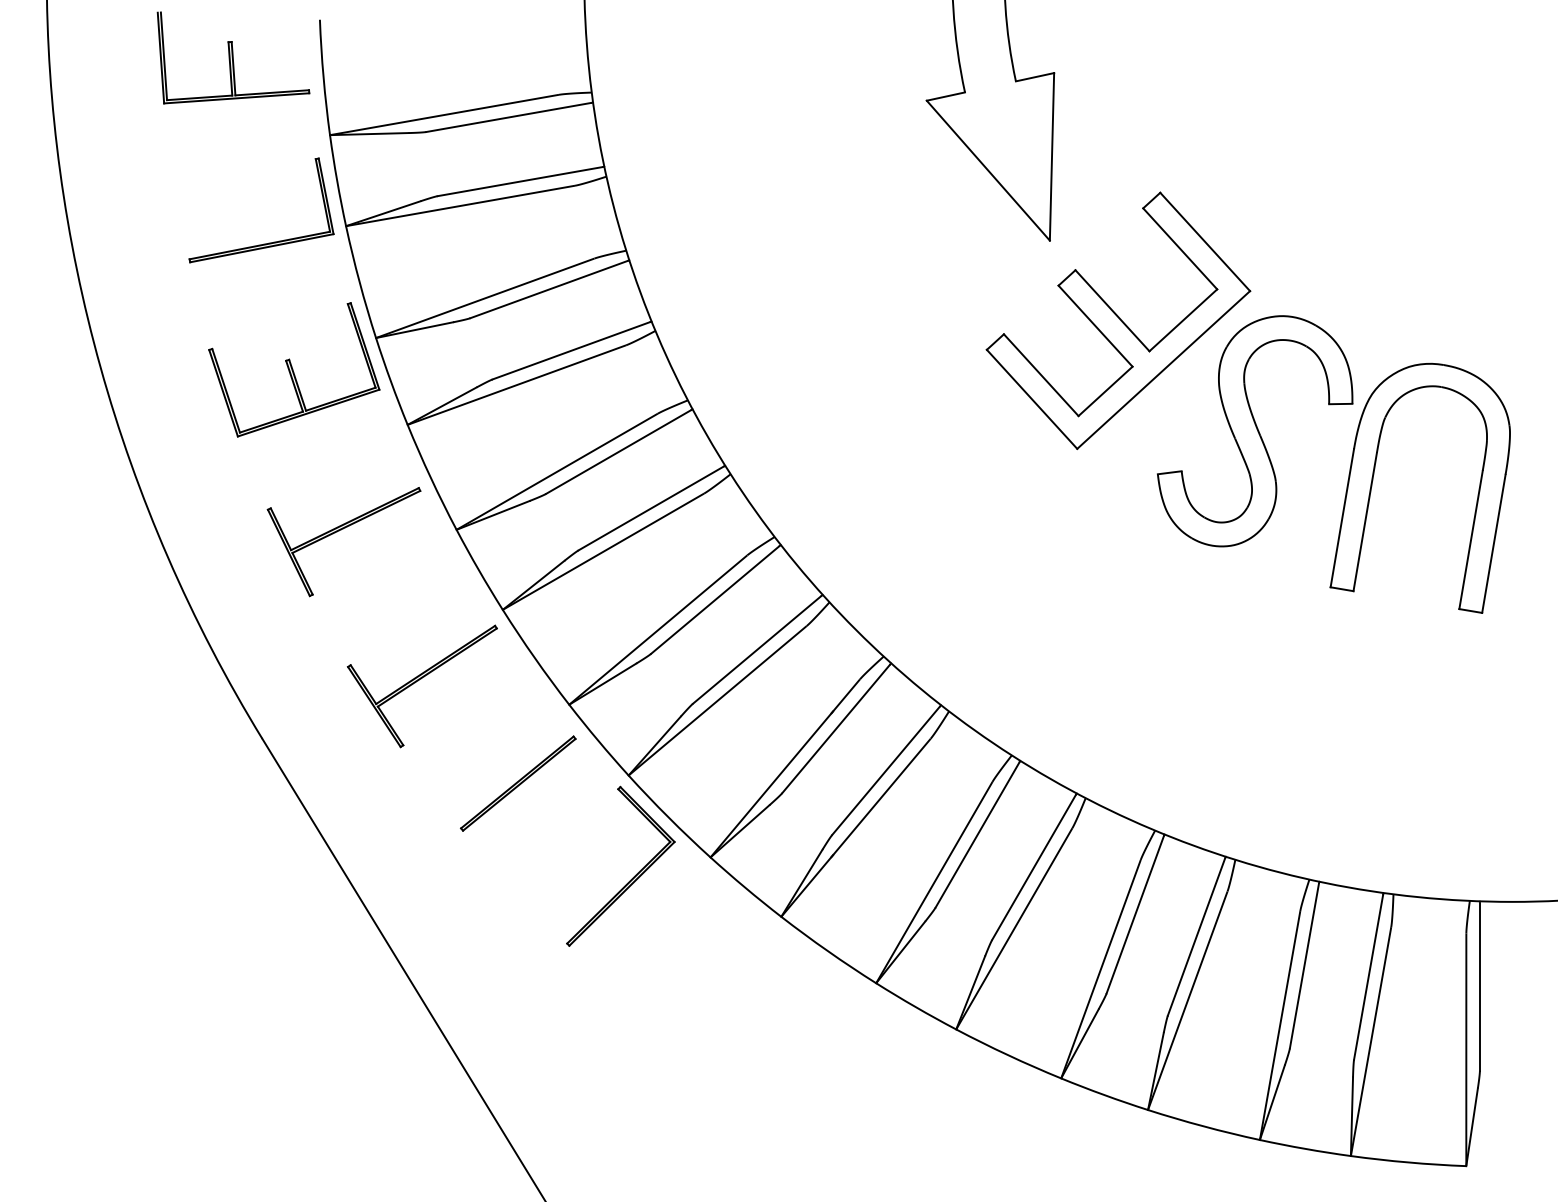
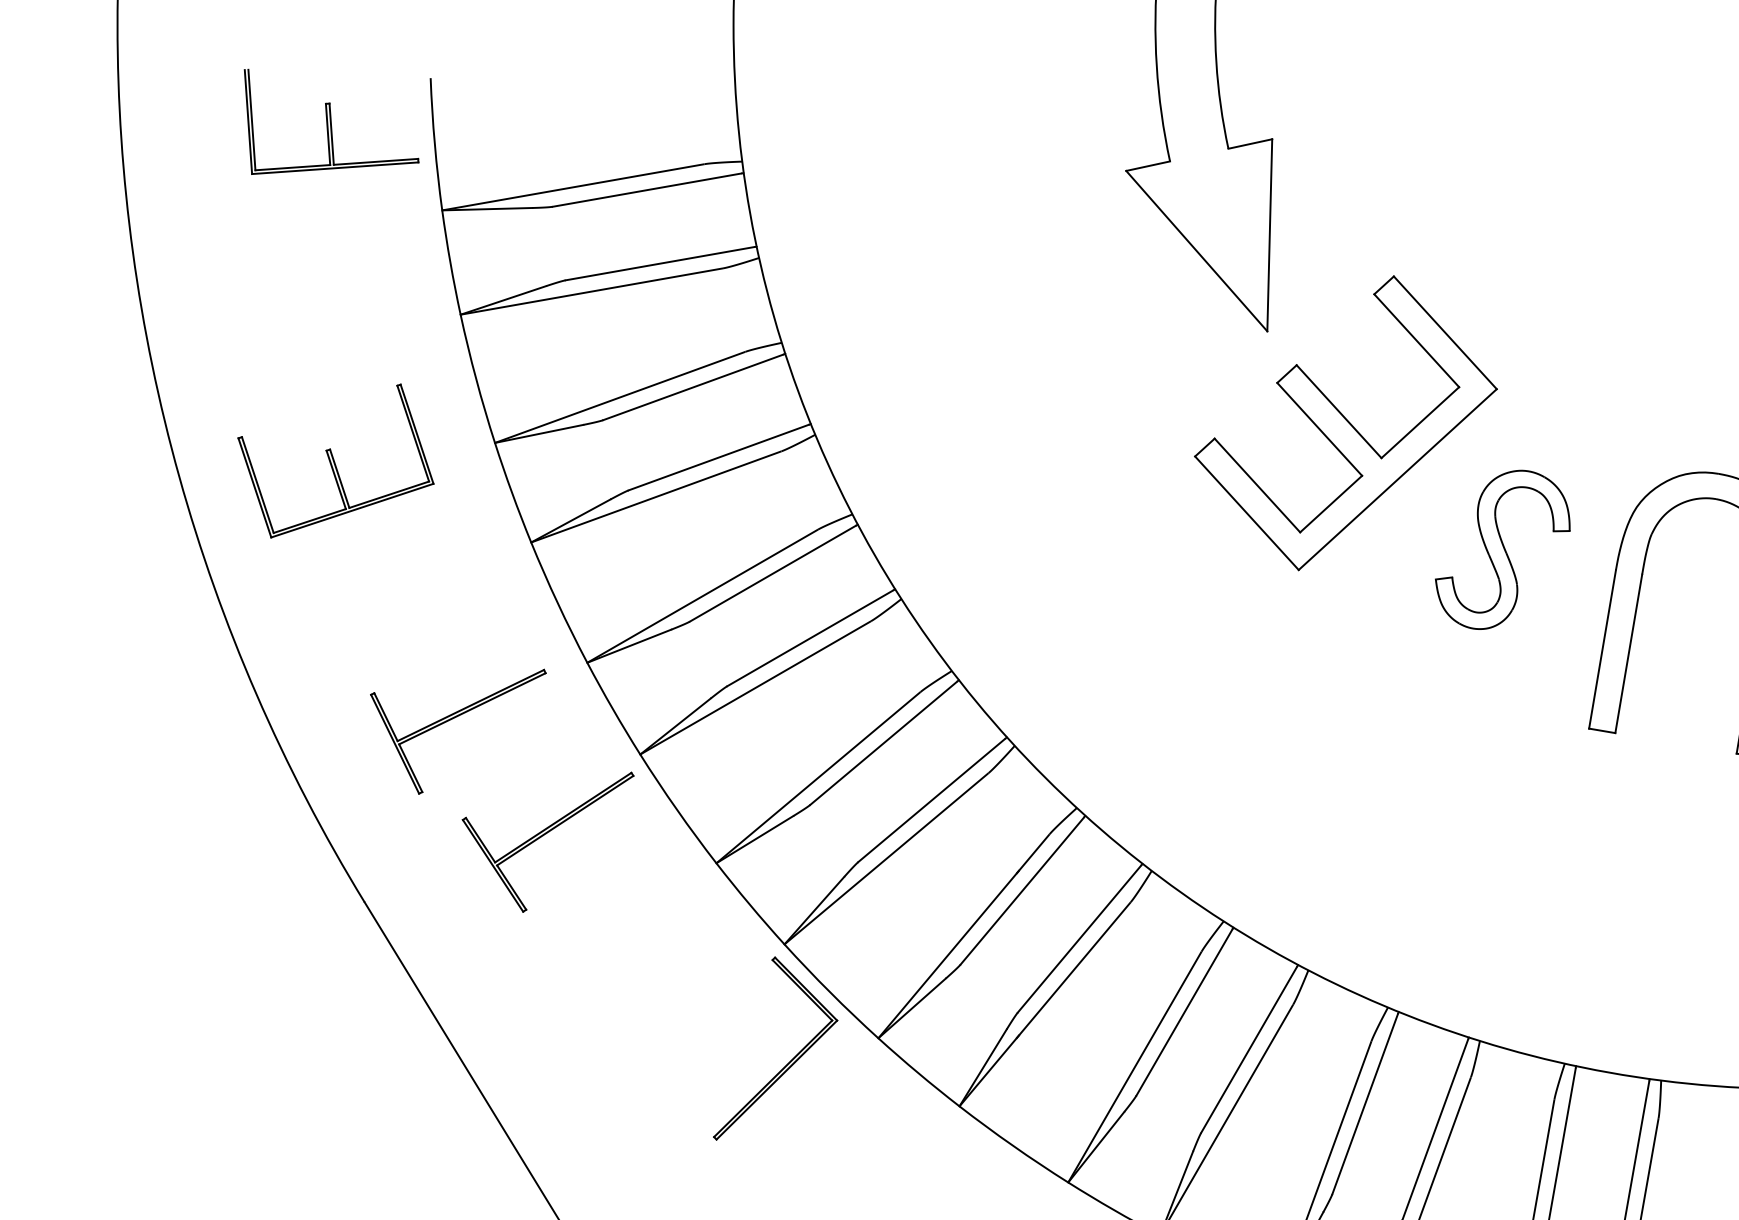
part: (268, 242) -> (371, 333), removed
part: (294, 369) -> (336, 460), moved
part: (1255, 431) -> (1503, 550), size x0.6
part: (337, 532) -> (450, 720), moved
part: (518, 783) -> (658, 953), removed

